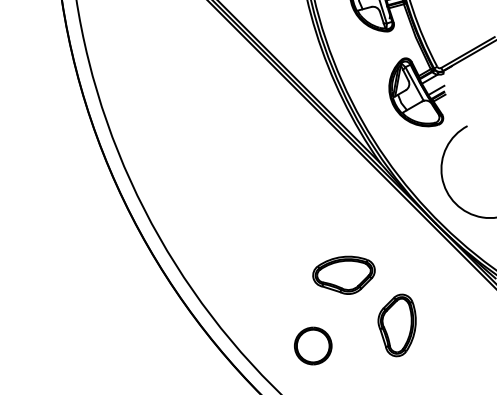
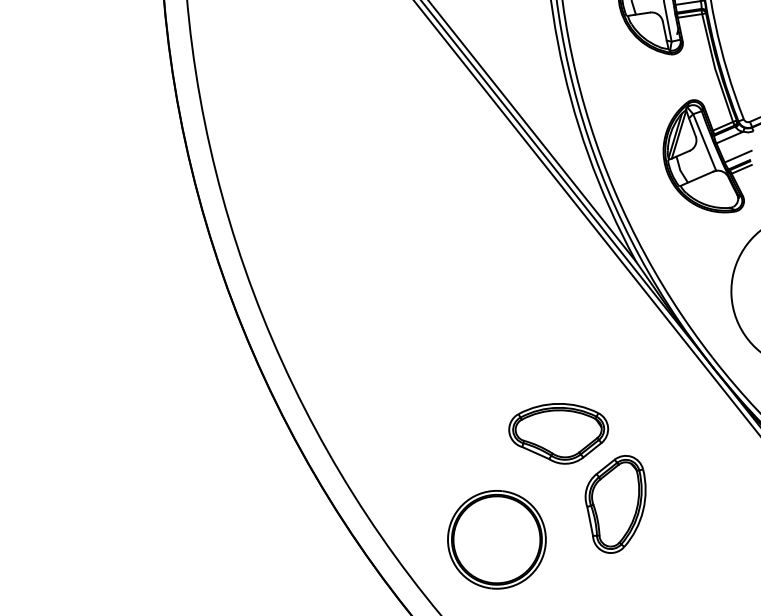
part: (396, 325) -> (613, 503), moved
part: (312, 345) -> (495, 538), size x1.67

